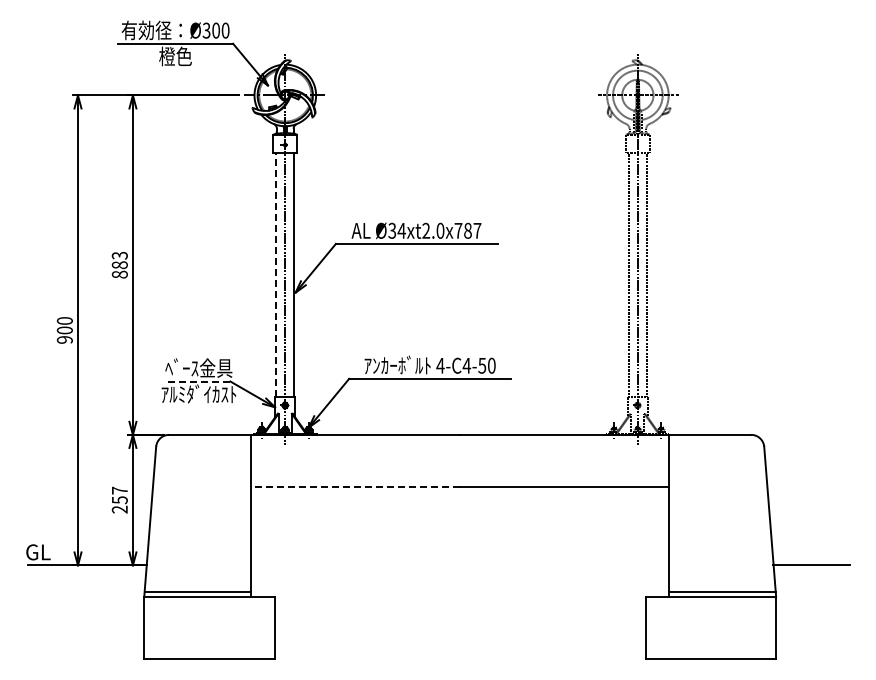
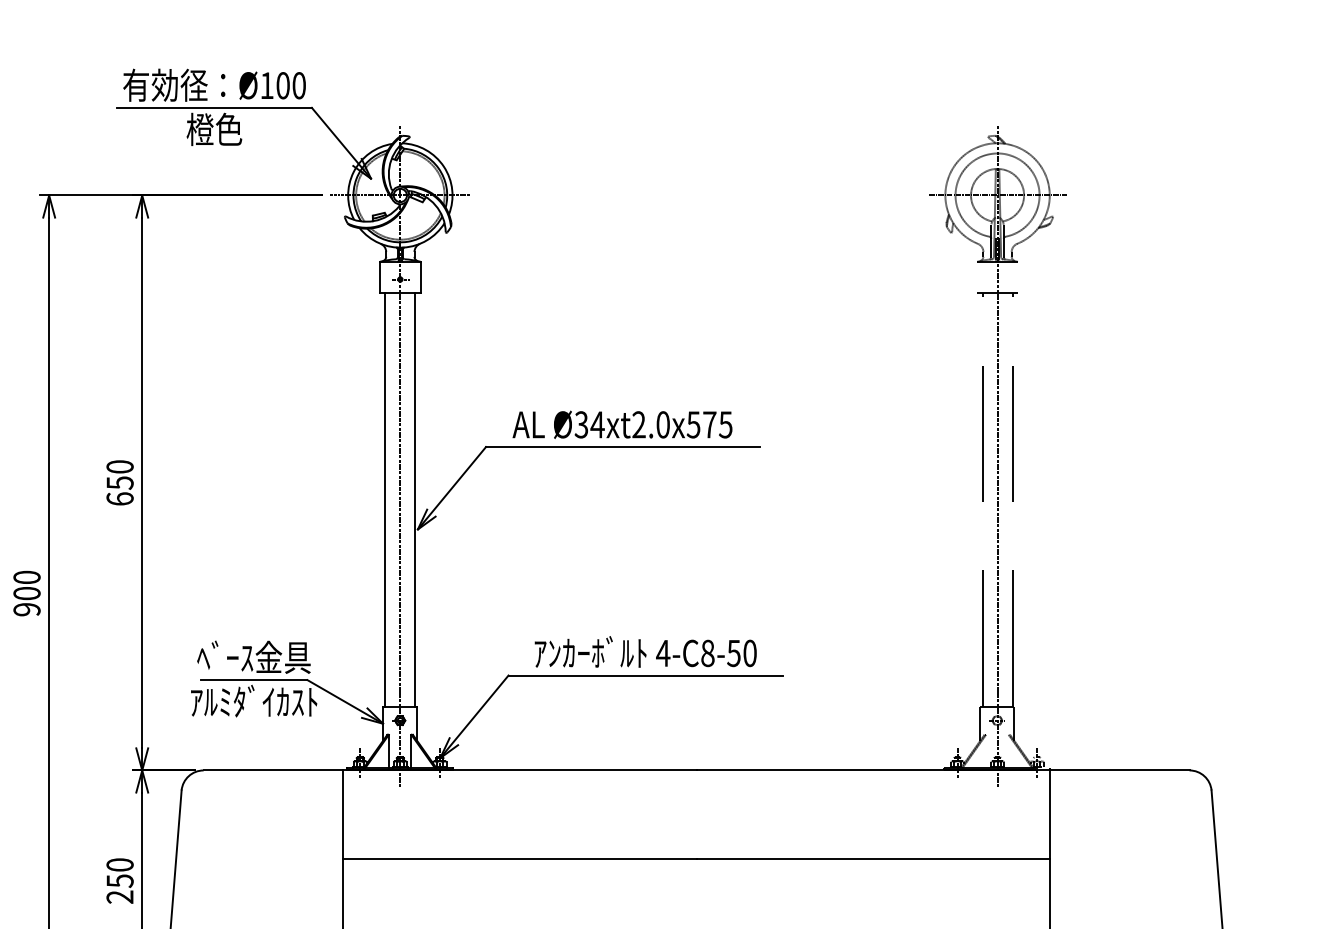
text: (206, 30) -> (266, 85), Ø300 -> Ø100
text: (467, 230) -> (708, 424), Ø34xt2.0x787 -> Ø34xt2.0x575
text: (119, 264) -> (119, 481), 883 -> 650
line: (276, 274) -> (385, 498), dashed -> solid
text: (466, 365) -> (707, 652), 4-C4-50 -> 4-C8-50
line: (199, 381) -> (254, 680), dashed -> solid
line: (355, 487) -> (519, 859), dashed -> solid
text: (119, 490) -> (119, 864), 257 -> 250

